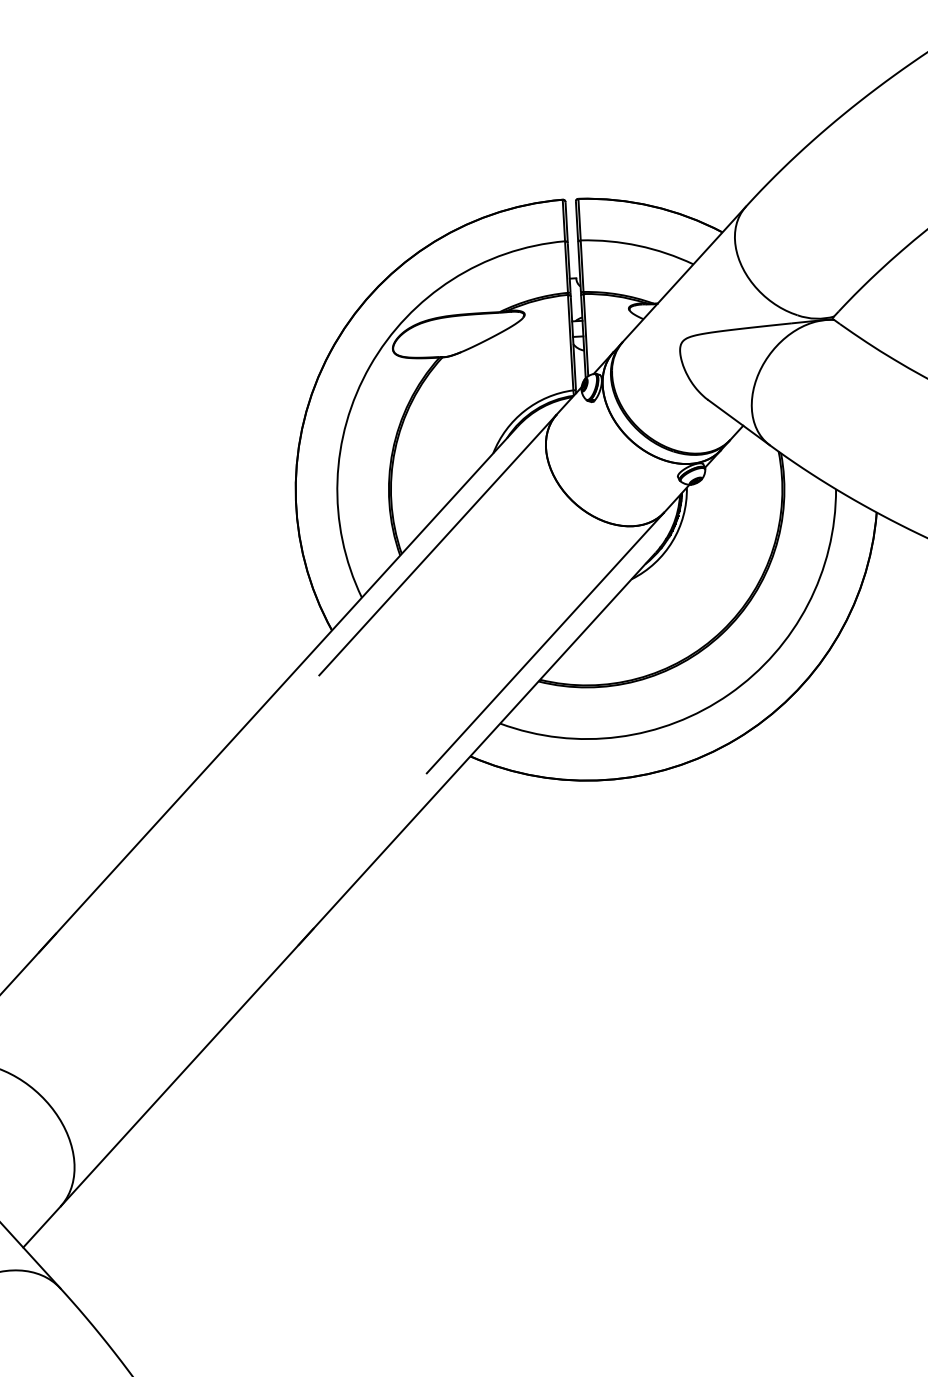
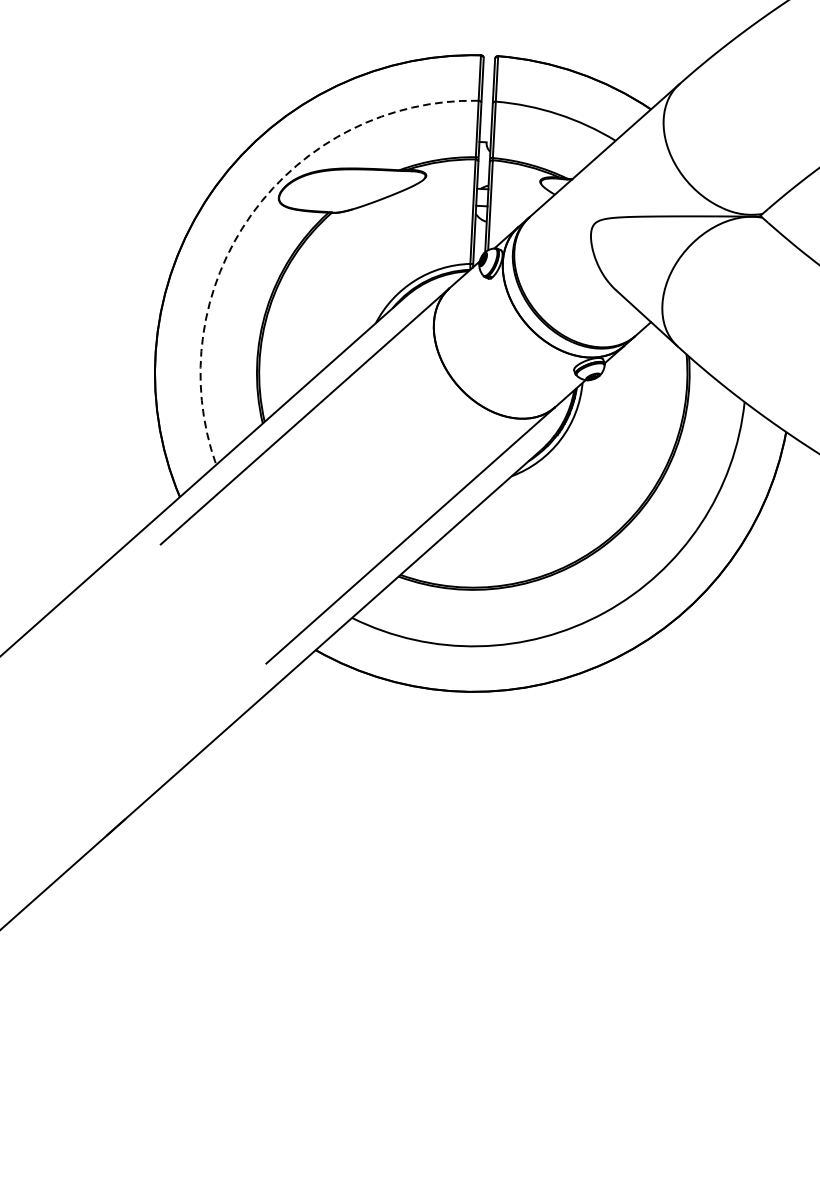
arc: (370, 366) -> (252, 214), solid -> dashed

